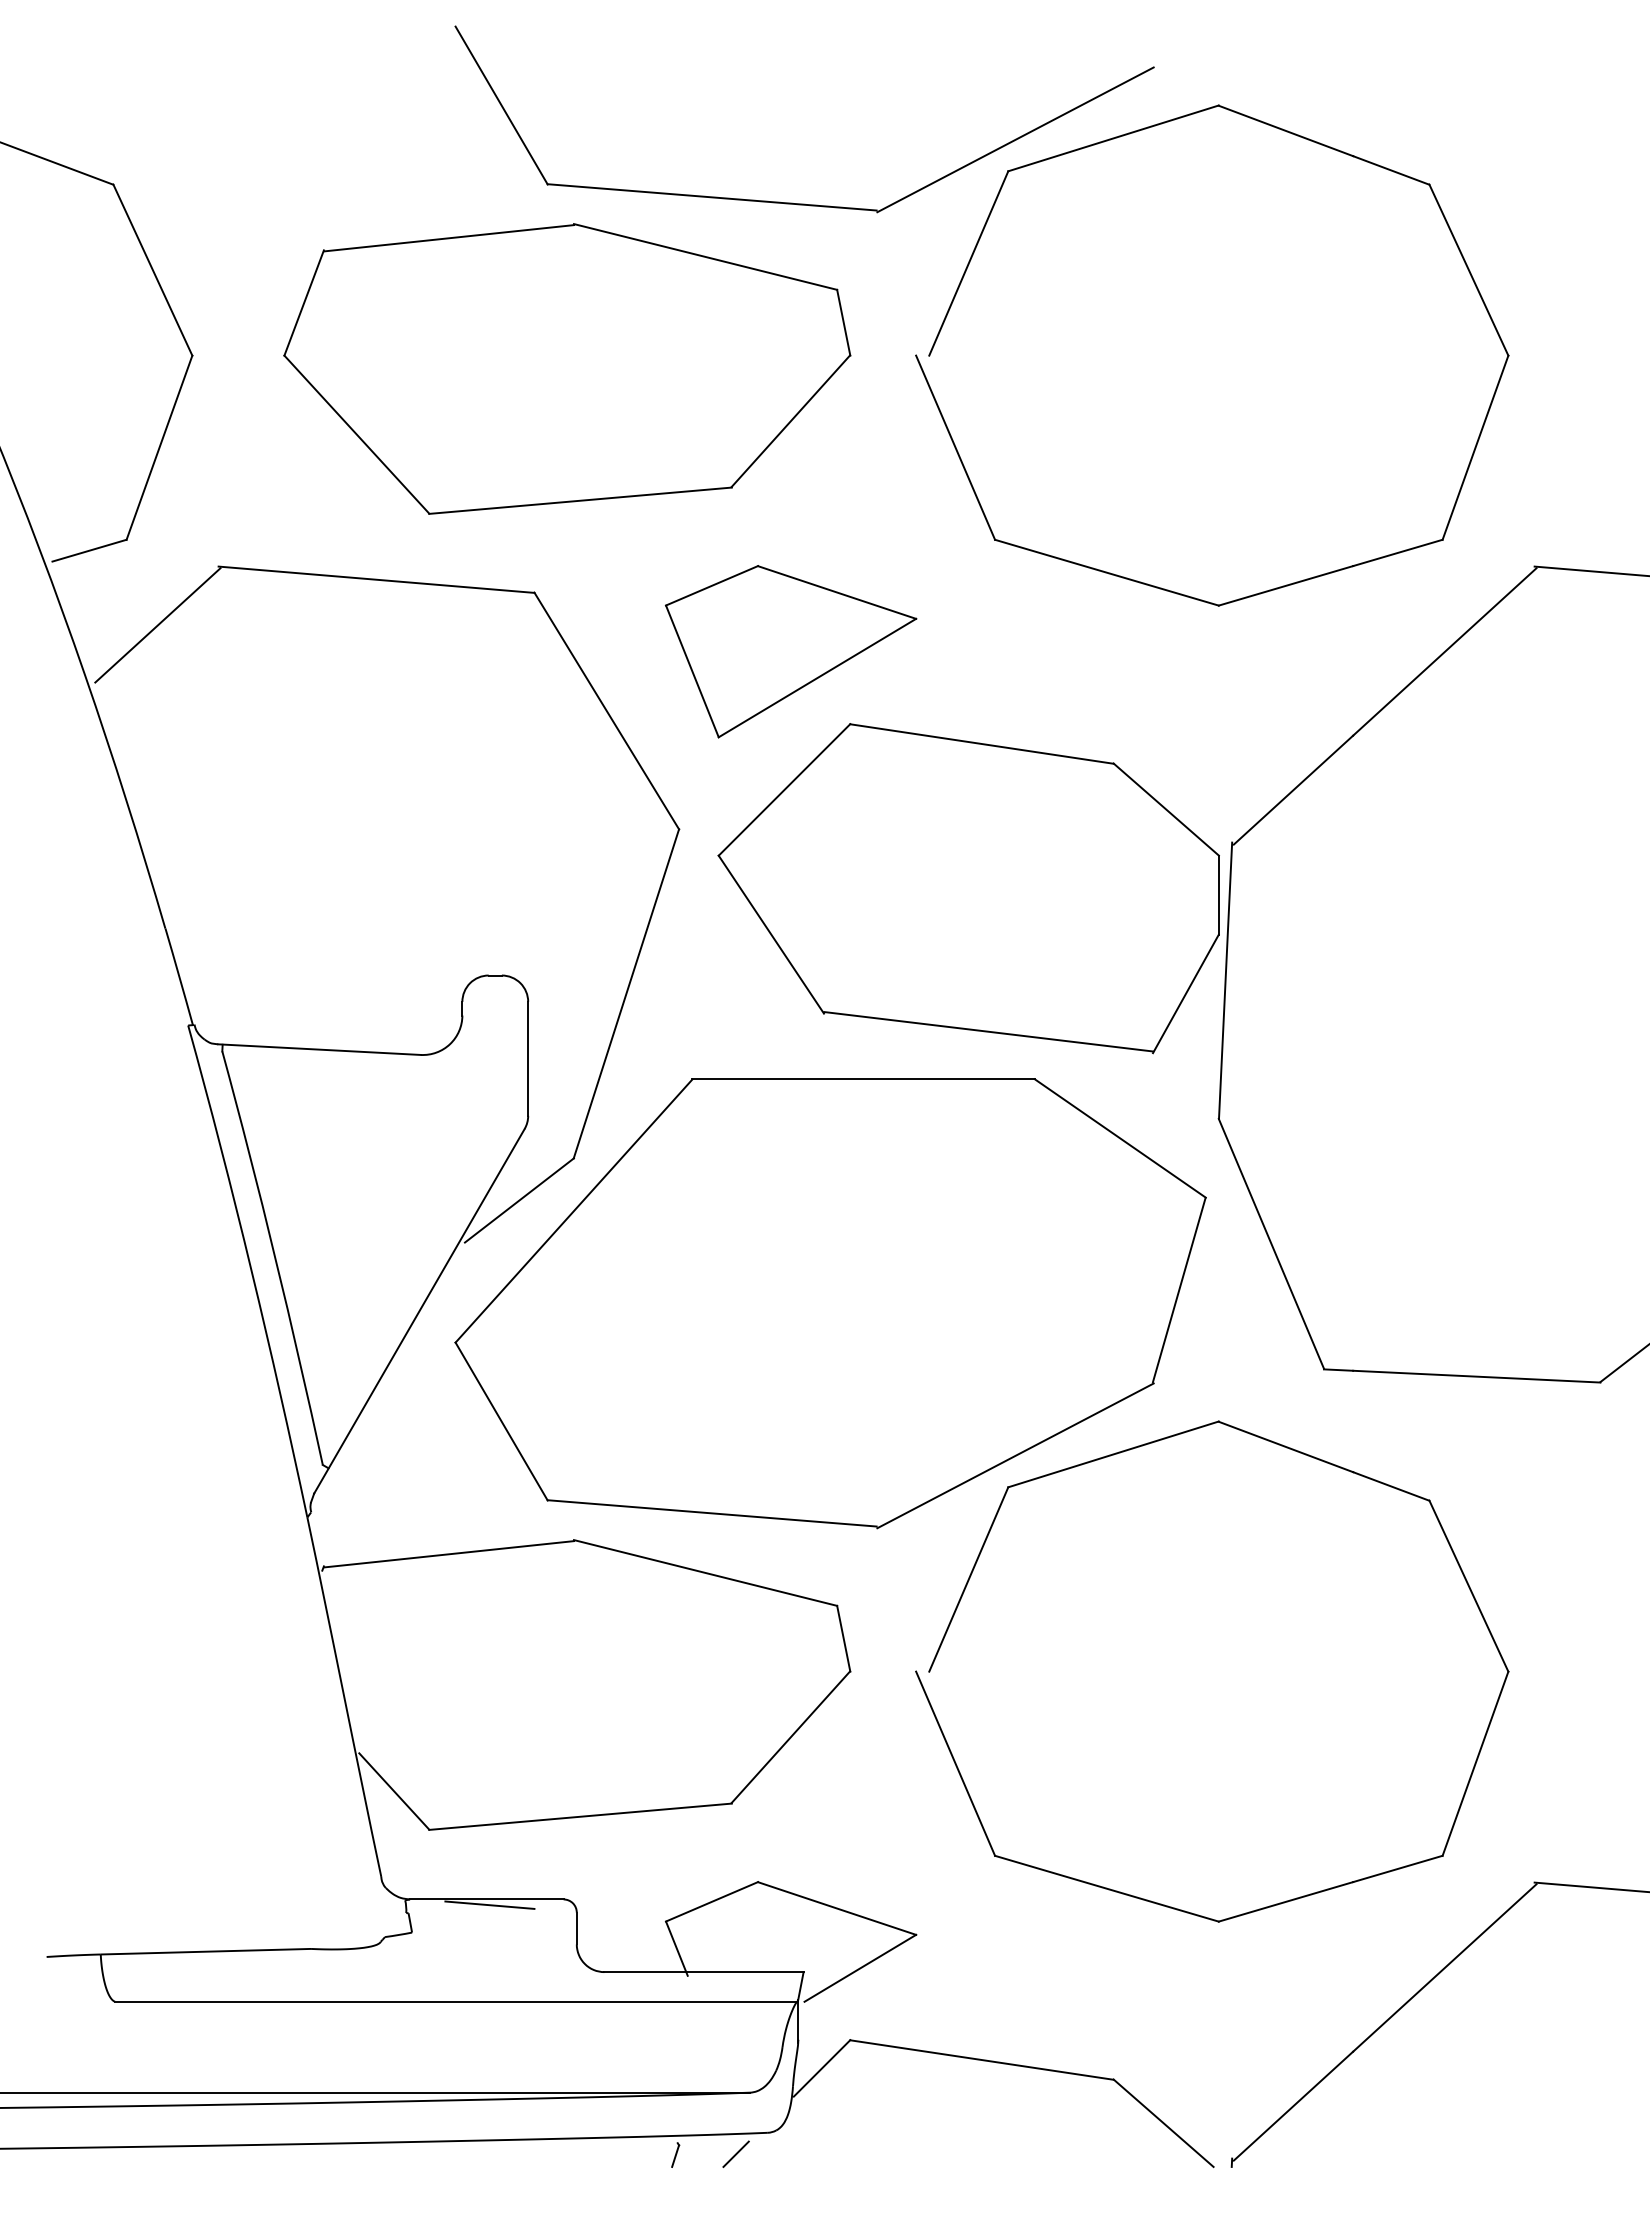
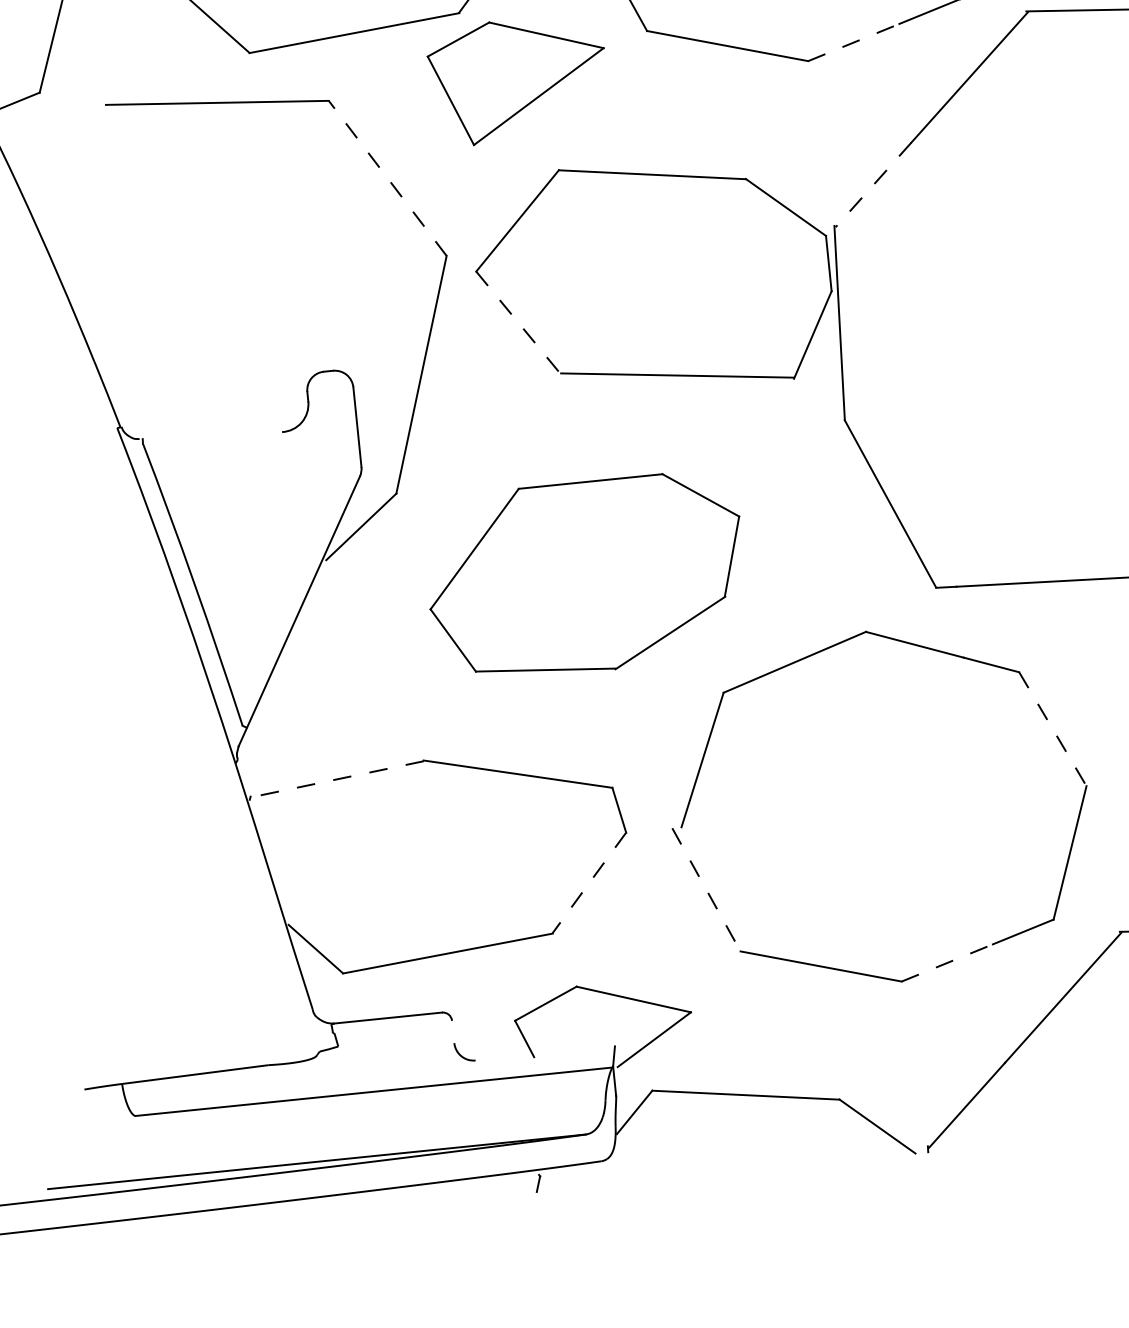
line: (1286, 585) -> (854, 42), solid -> dashed
line: (157, 625) -> (67, 150), removed
part: (791, 651) -> (518, 79), moved
line: (606, 711) -> (387, 178), solid -> dashed
line: (1293, 790) -> (873, 185), solid -> dashed
line: (771, 934) -> (518, 322), solid -> dashed
line: (319, 1049) -> (210, 435), removed
part: (830, 1303) -> (586, 576), size x0.6
line: (449, 1554) -> (337, 779), solid -> dashed
line: (1469, 1586) -> (1053, 729), solid -> dashed
line: (790, 1737) -> (589, 883), solid -> dashed
line: (955, 1764) -> (706, 890), solid -> dashed
line: (1286, 1901) -> (947, 962), solid -> dashed
line: (489, 1904) -> (390, 1021), removed
line: (576, 1928) -> (453, 1031), removed
line: (703, 1972) -> (544, 1053), removed
line: (735, 2153) -> (580, 1178), removed

